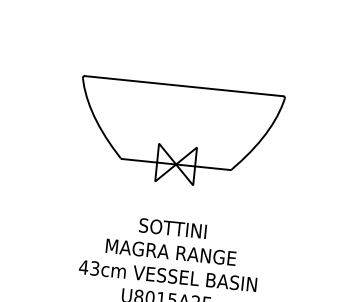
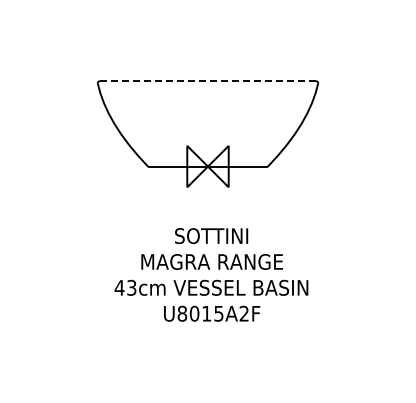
line: (184, 86) -> (208, 81), solid -> dashed

